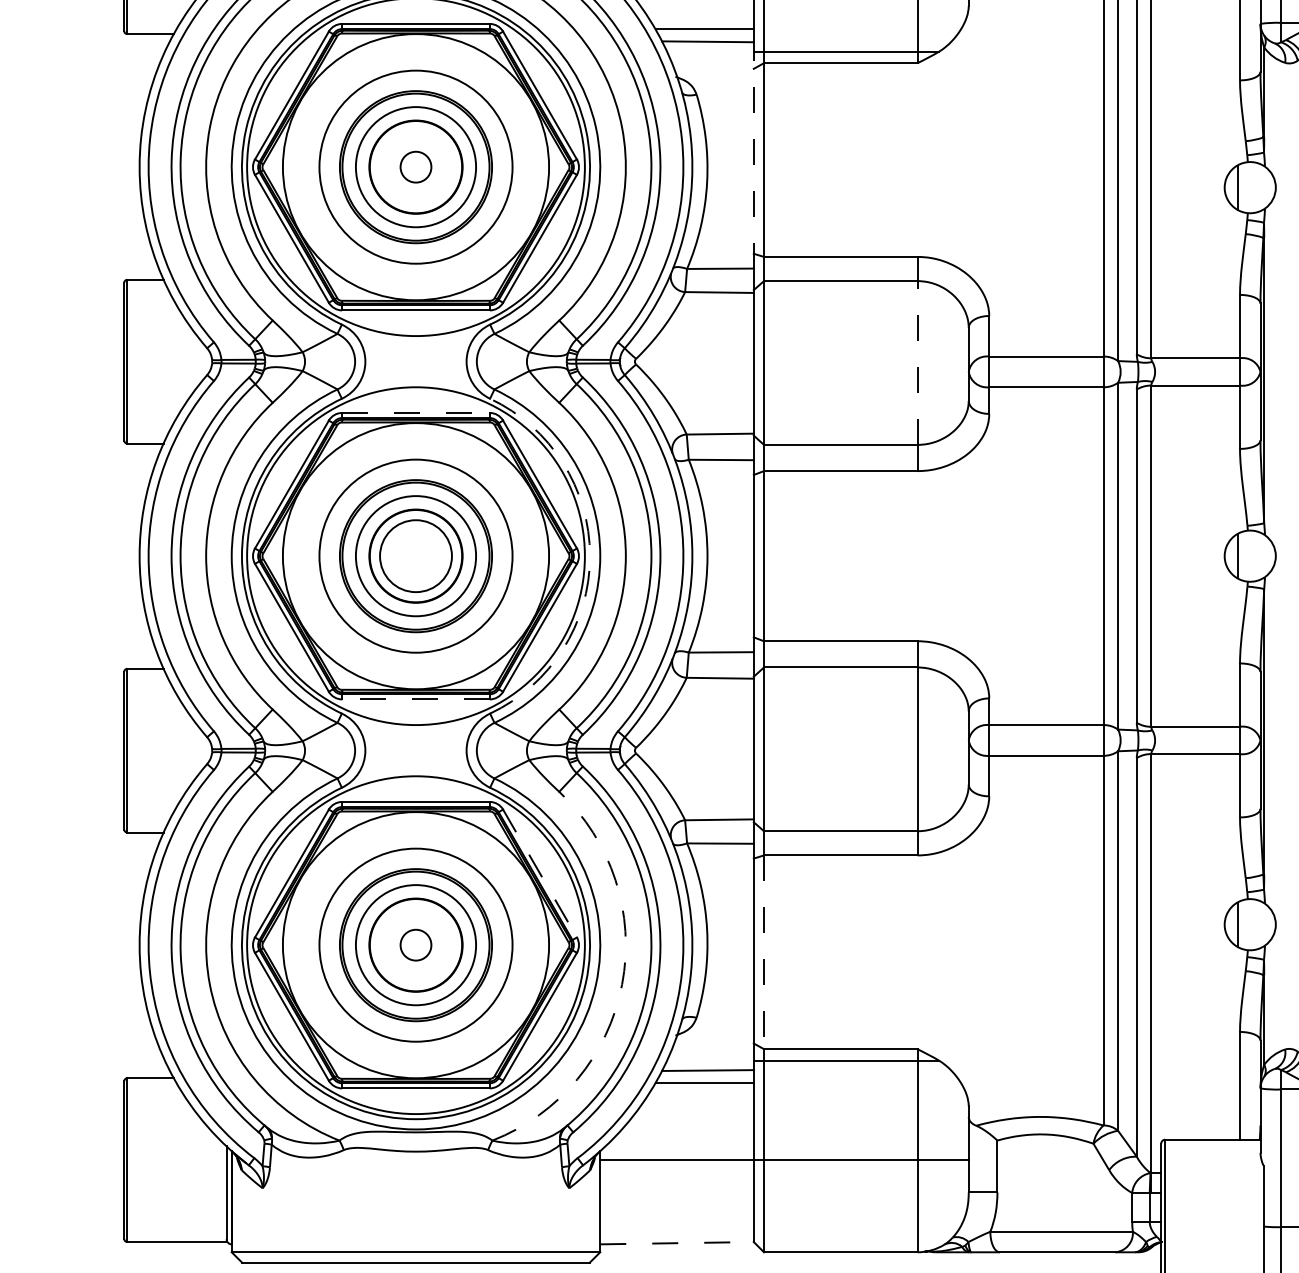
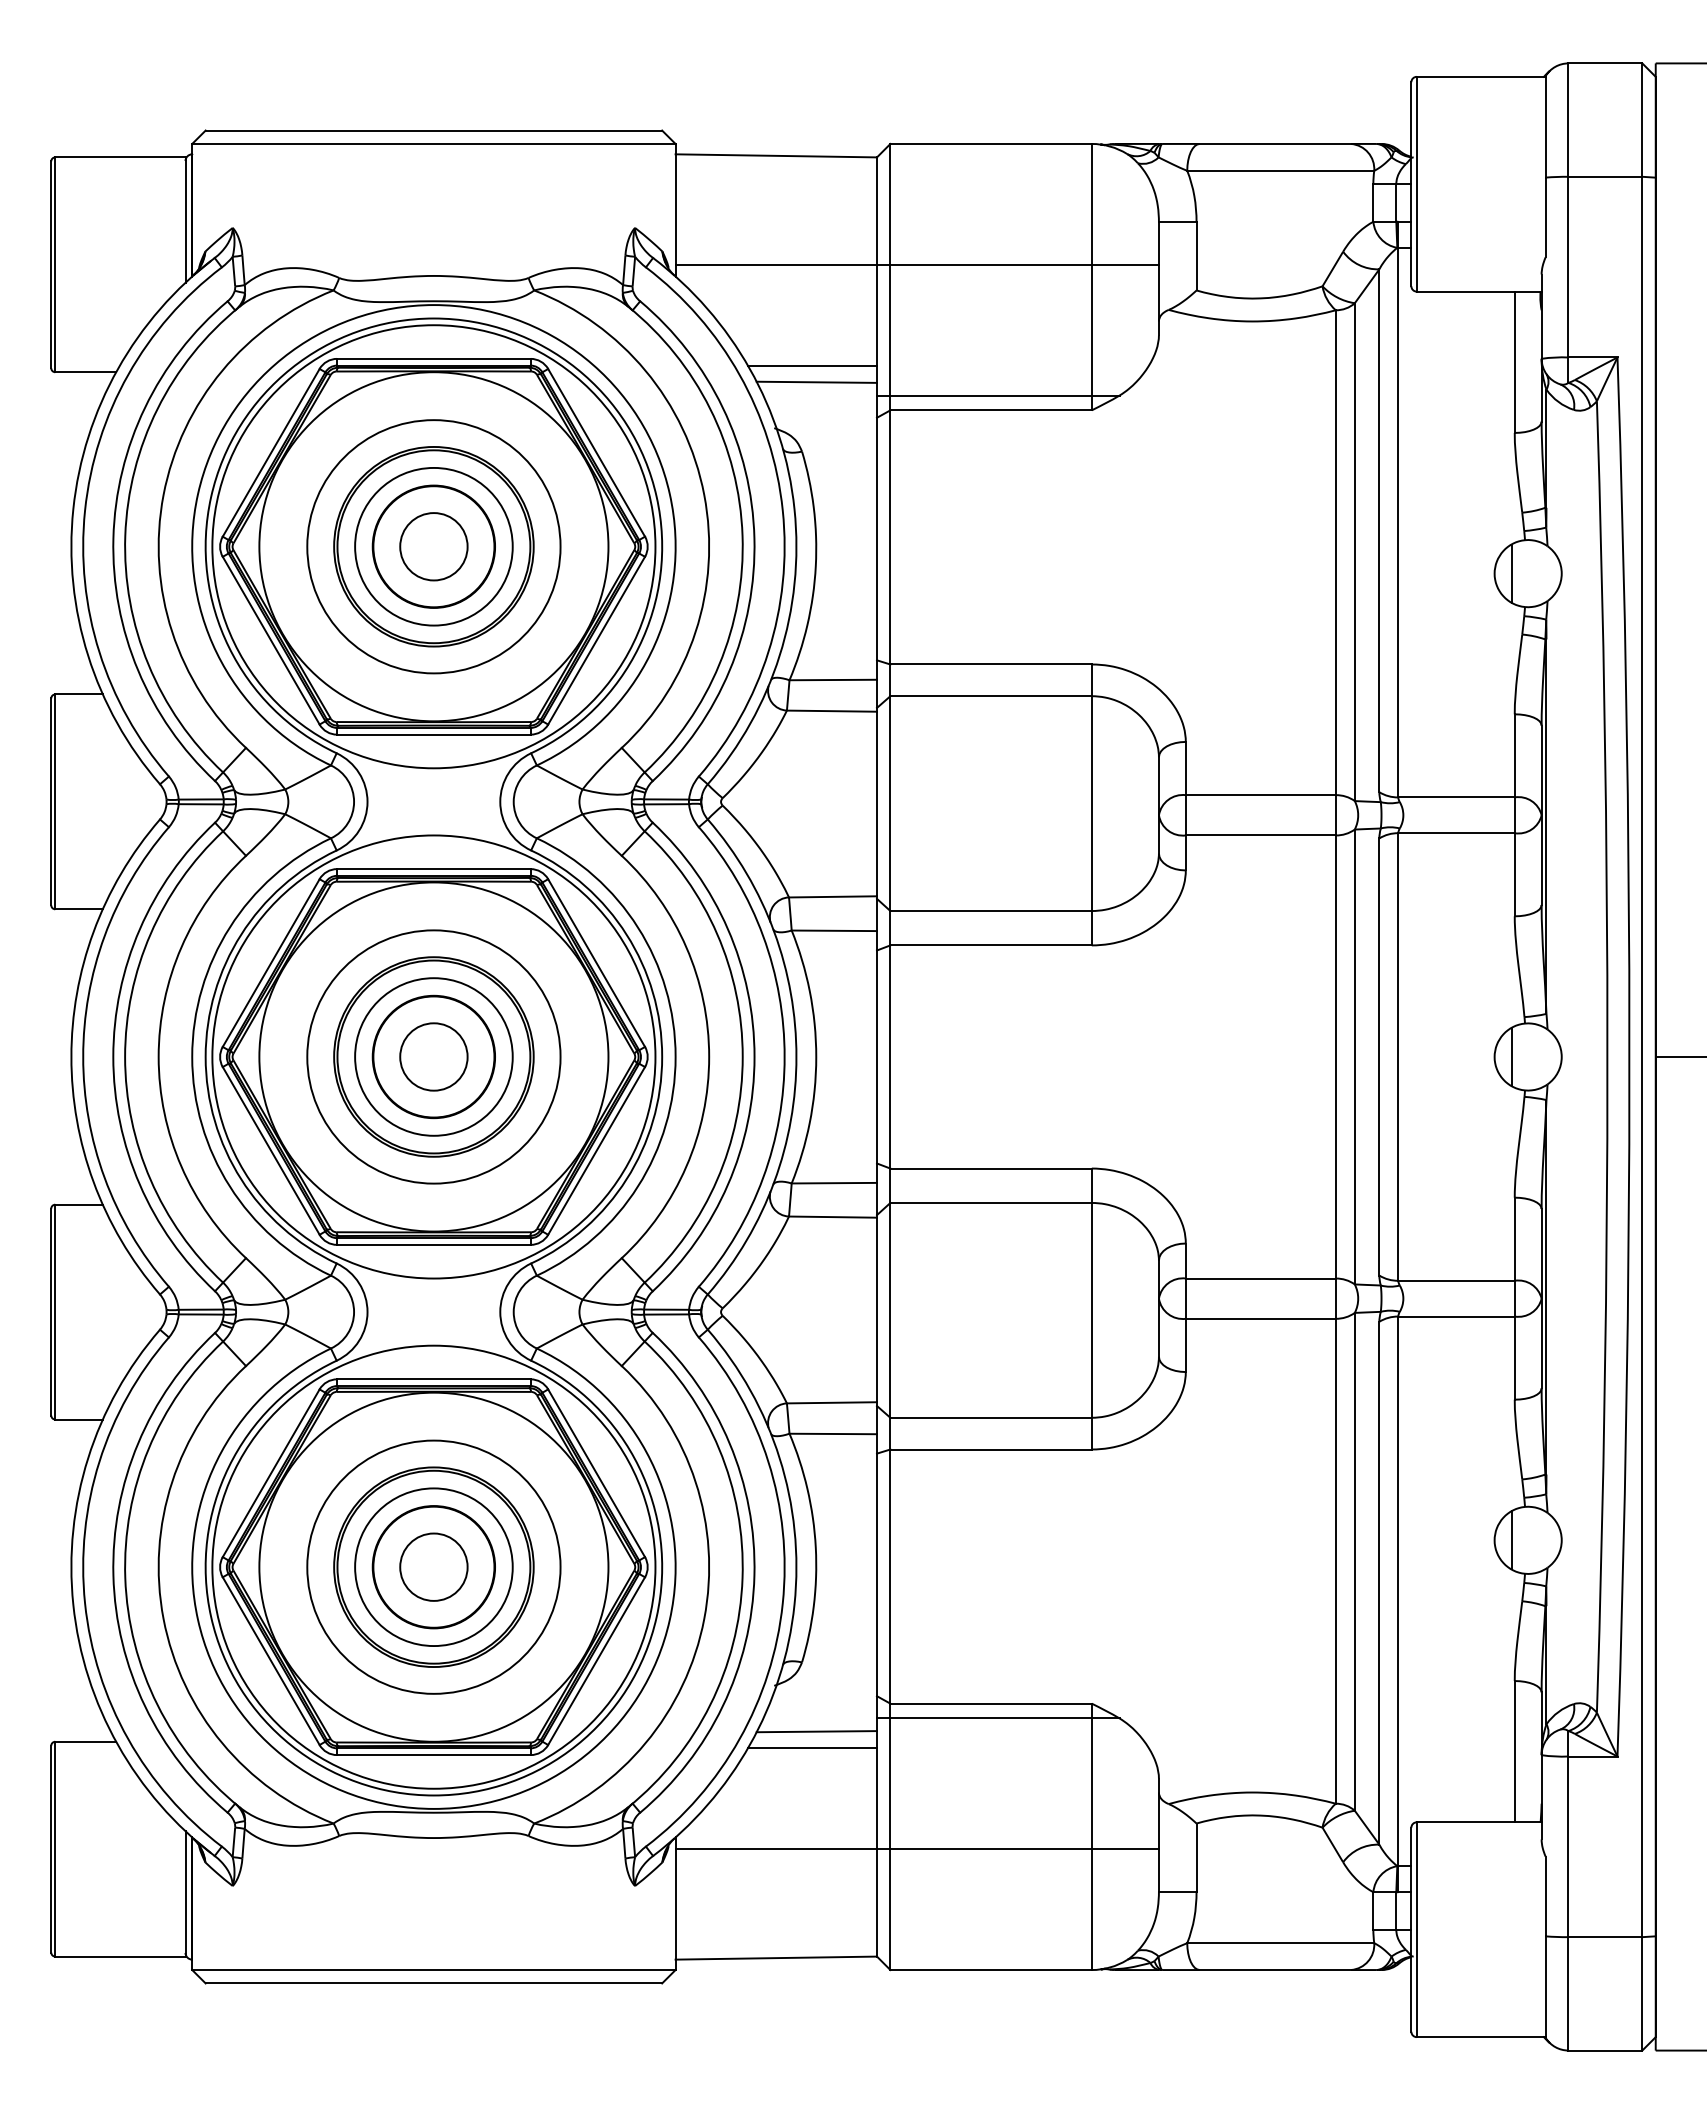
line: (754, 154) -> (877, 530), dashed -> solid
circle: (415, 166) -> (433, 546), size x1.67
line: (917, 362) -> (1091, 803), dashed -> solid
line: (415, 413) -> (433, 869), dashed -> solid
circle: (415, 555) -> (433, 1056), size x0.71
arc: (590, 556) -> (662, 1057), dashed -> solid
line: (415, 699) -> (433, 1244), dashed -> solid
line: (539, 873) -> (596, 1473), dashed -> solid
circle: (415, 944) -> (433, 1566), size x1.67
line: (764, 953) -> (890, 1577), dashed -> solid
arc: (622, 985) -> (704, 1619), dashed -> solid
line: (677, 1243) -> (776, 1958), dashed -> solid

